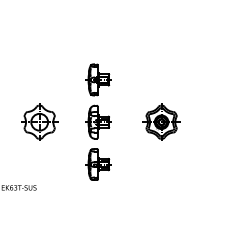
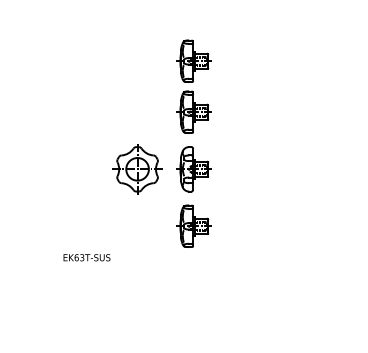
part: (98, 41) -> (193, 60), added
part: (39, 122) -> (137, 169), moved
part: (161, 122) -> (278, 169), removed

